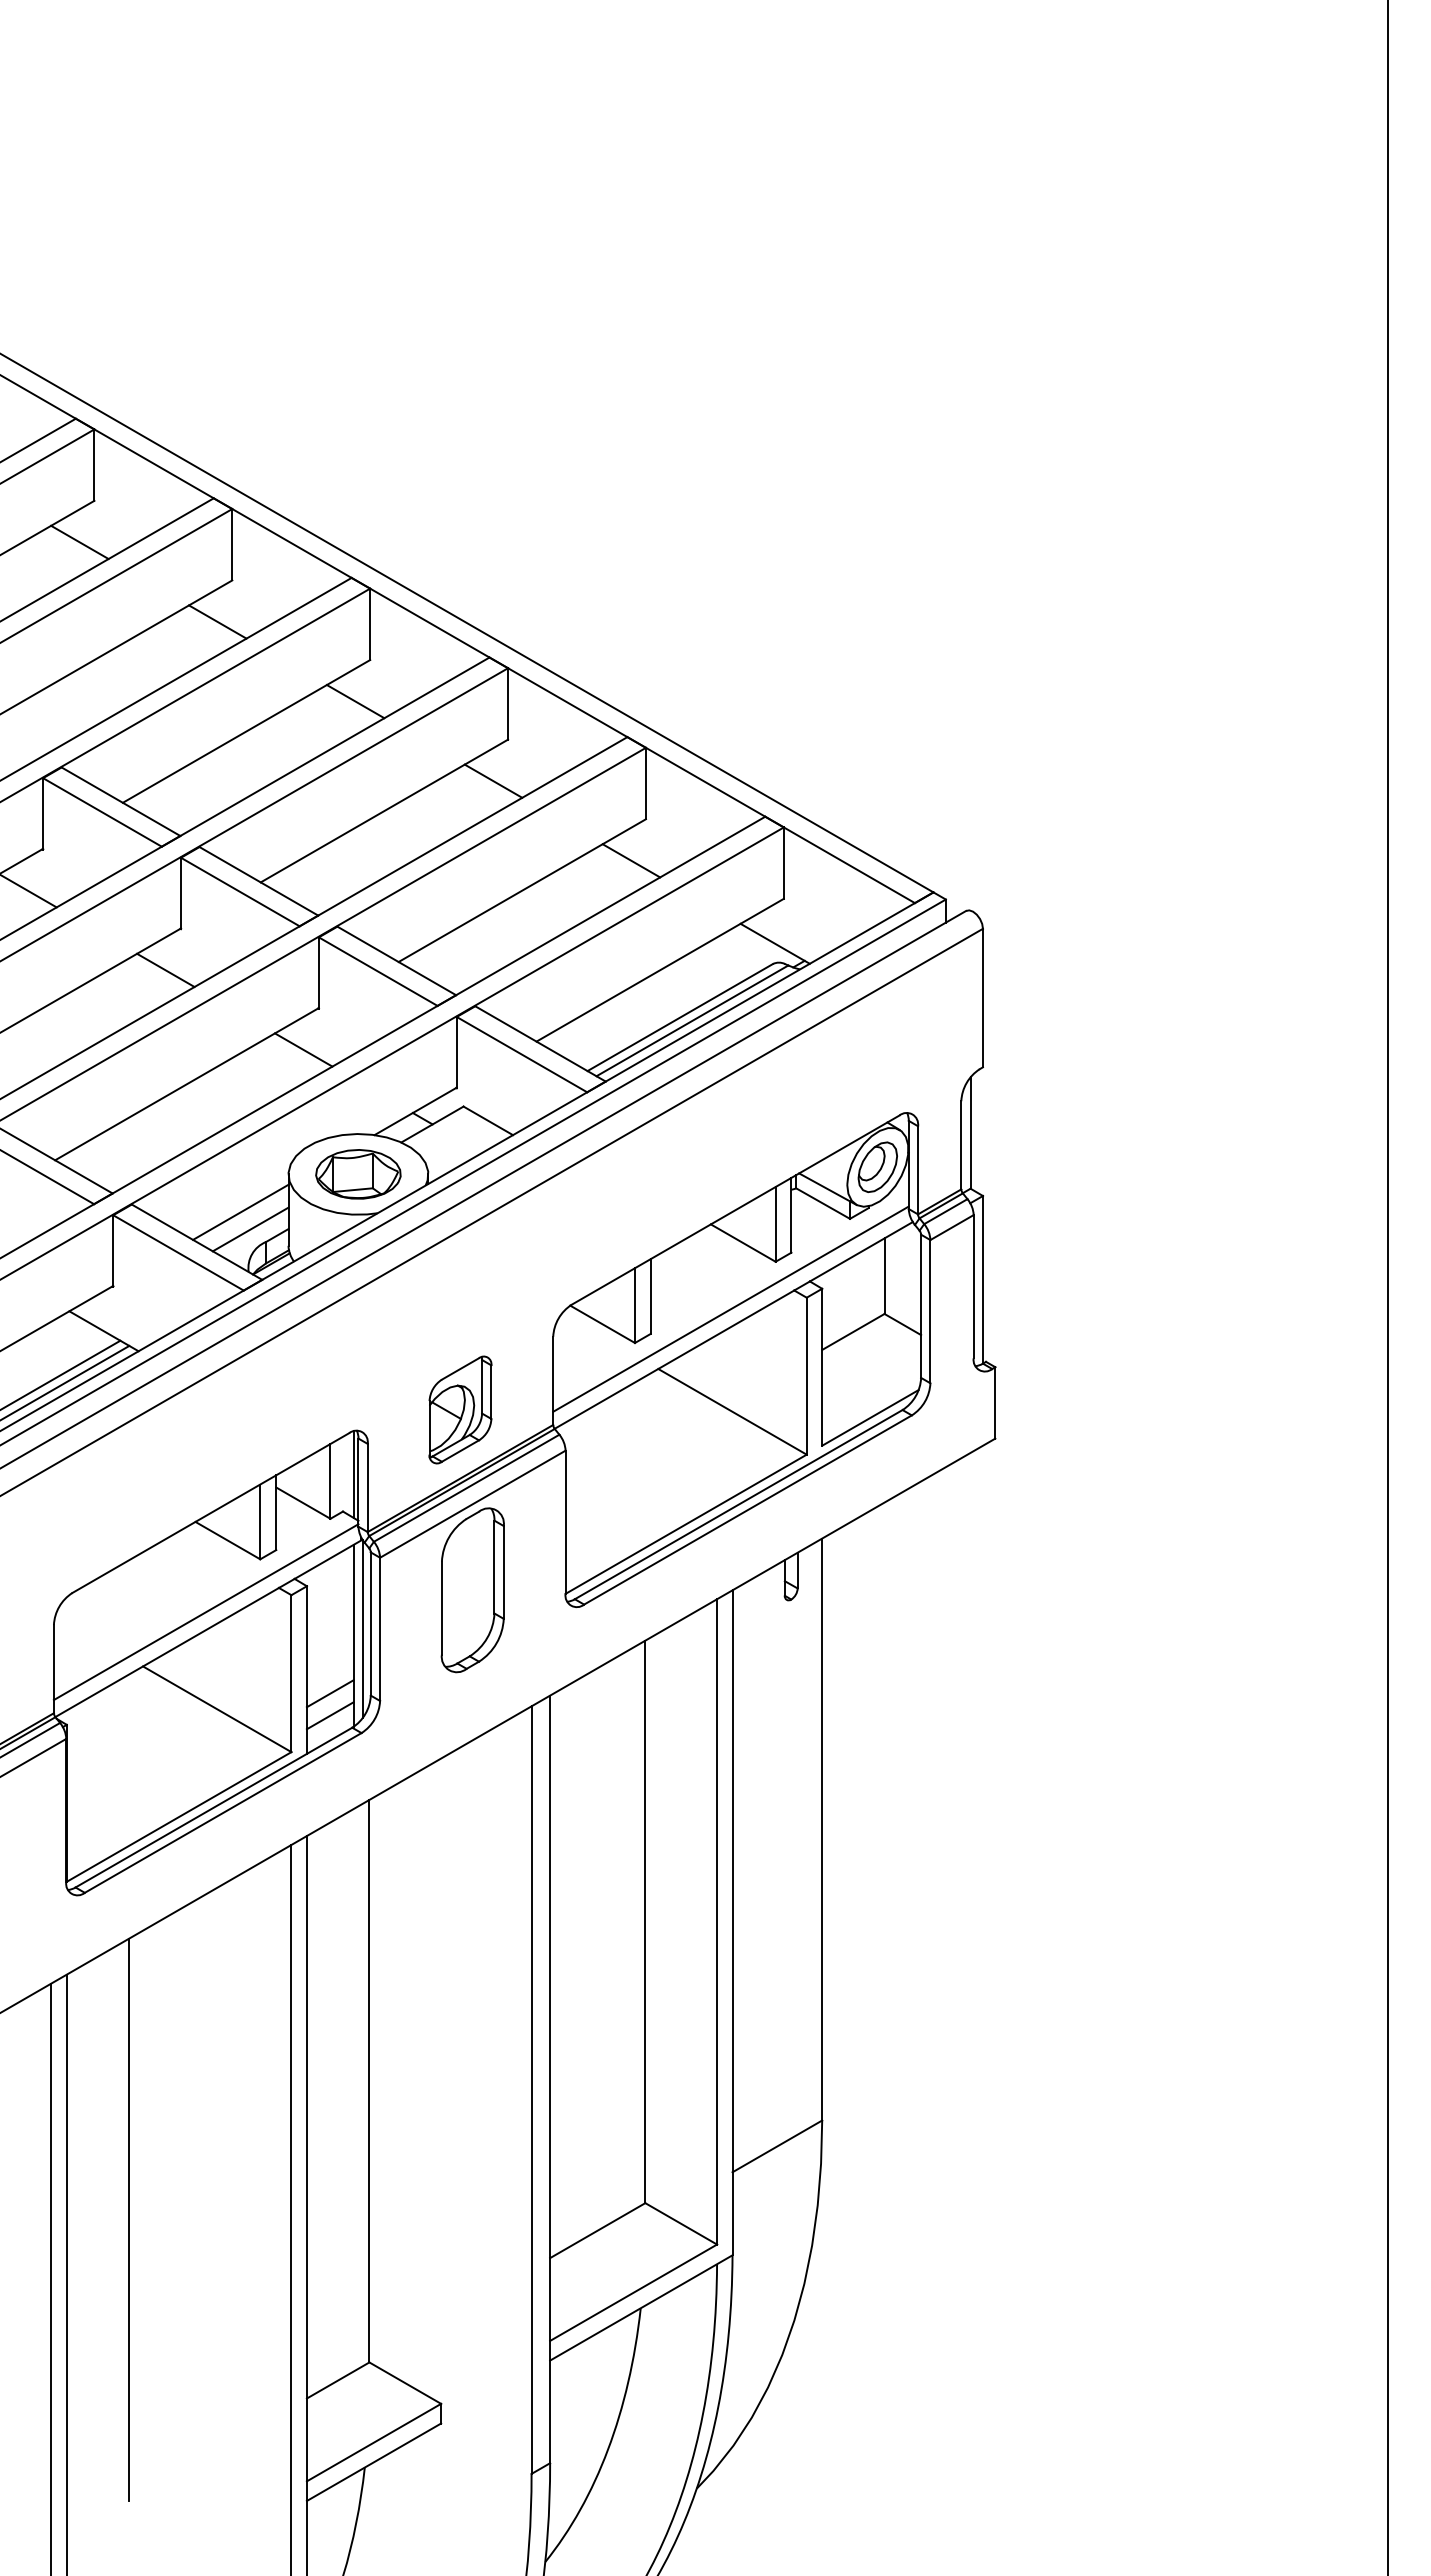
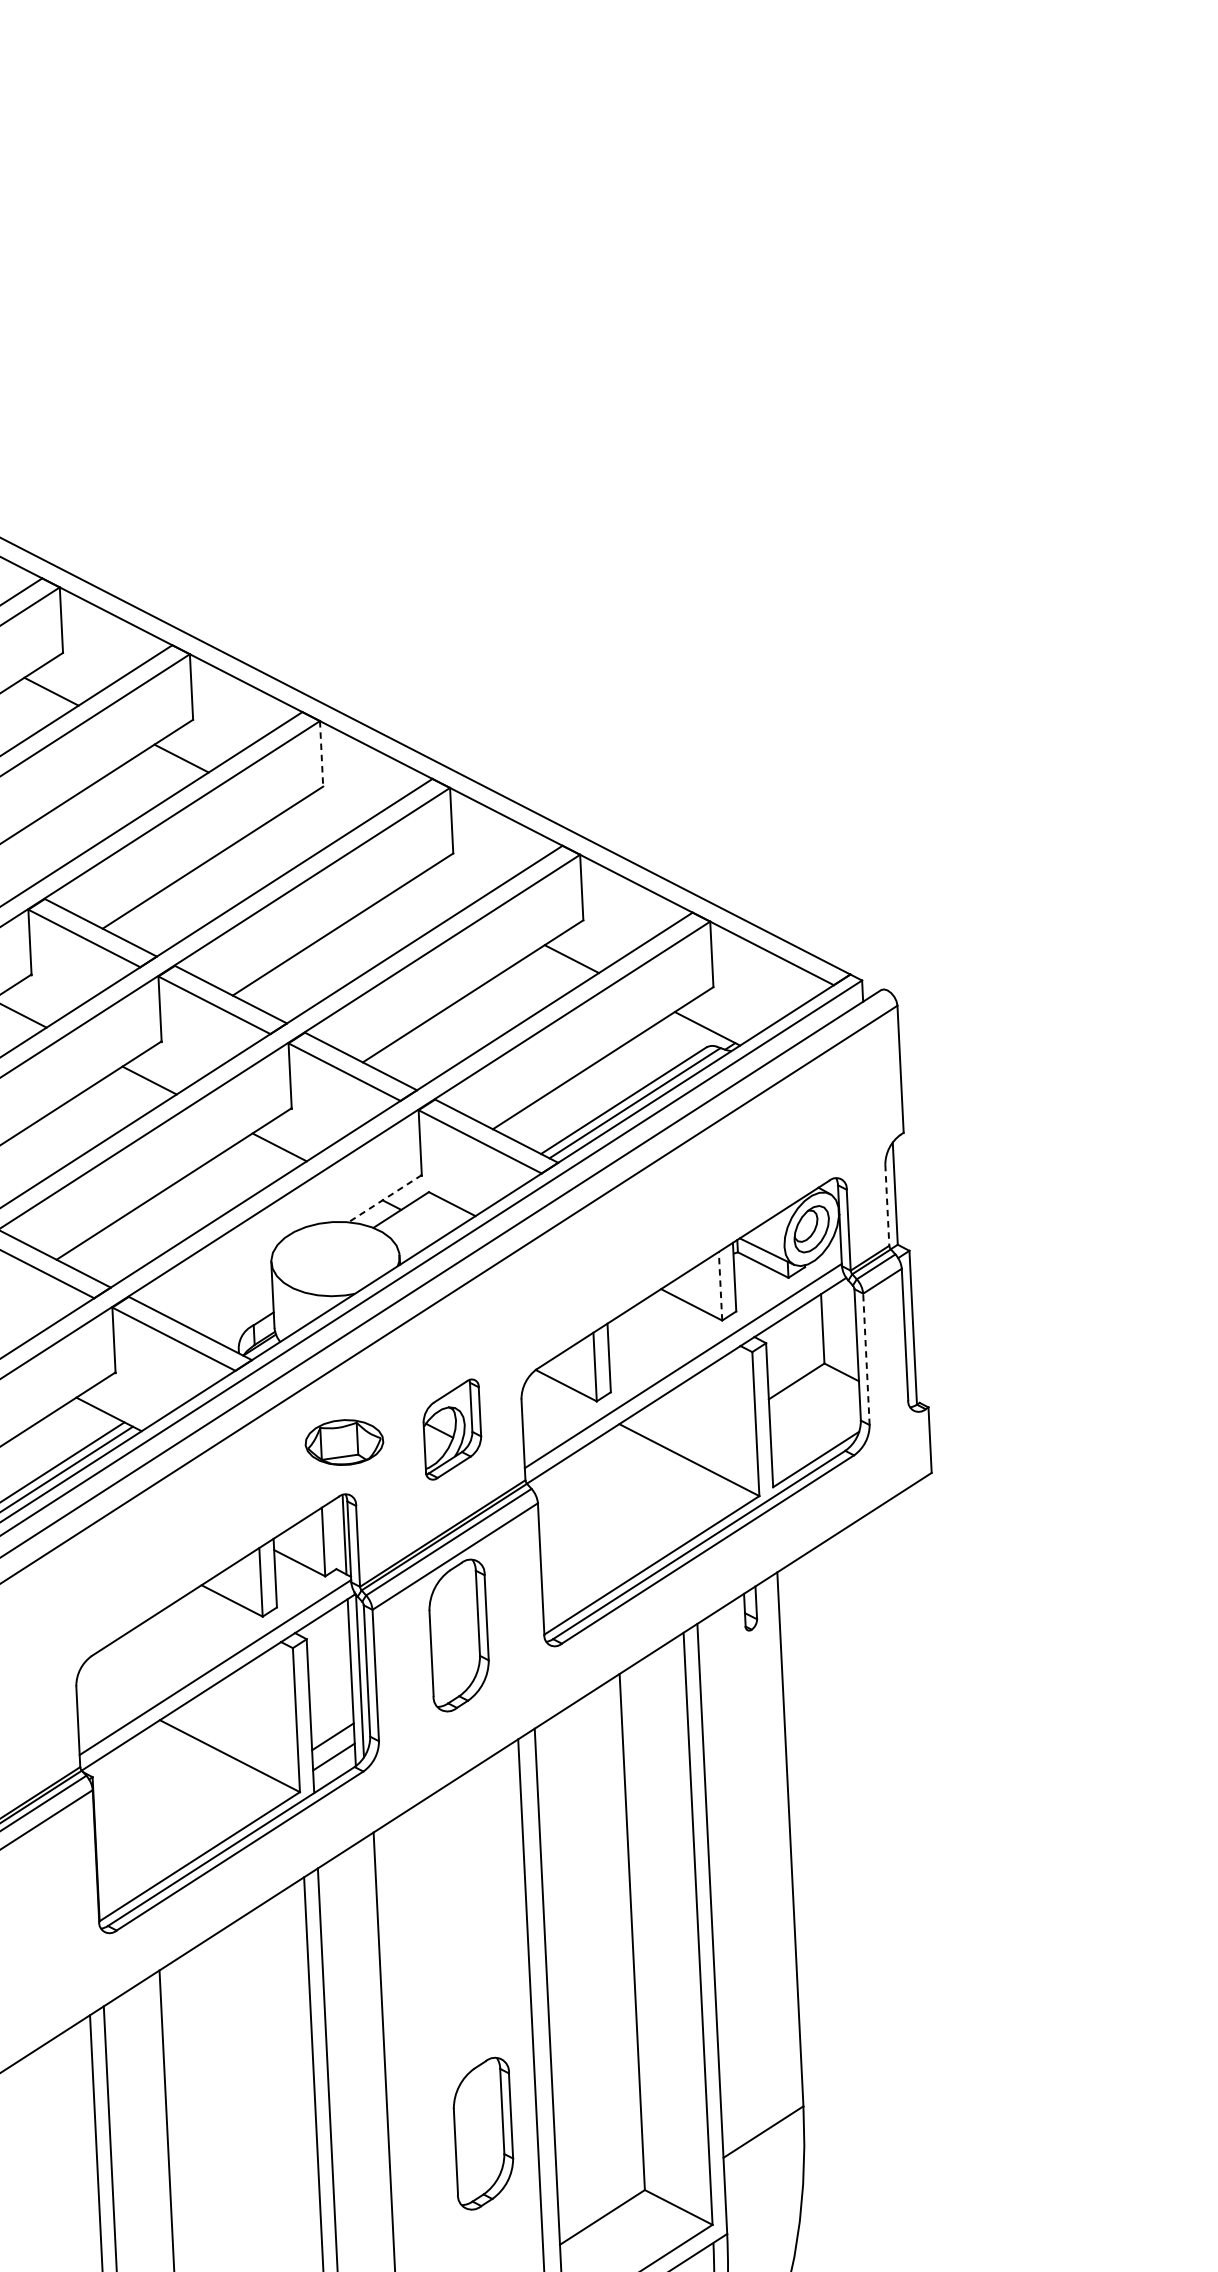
line: (370, 624) -> (321, 754), solid -> dashed
line: (355, 701) -> (311, 825), removed
line: (493, 780) -> (441, 891), removed
line: (415, 1111) -> (385, 1198), solid -> dashed
line: (961, 1145) -> (887, 1205), solid -> dashed
part: (358, 1174) -> (344, 1442), moved
line: (240, 1211) -> (228, 1298), removed
line: (775, 1223) -> (720, 1285), solid -> dashed
line: (250, 1229) -> (238, 1314), removed
line: (930, 1311) -> (866, 1359), solid -> dashed
part: (460, 1409) -> (452, 1429), moved
part: (472, 2133) -> (483, 2133), added

